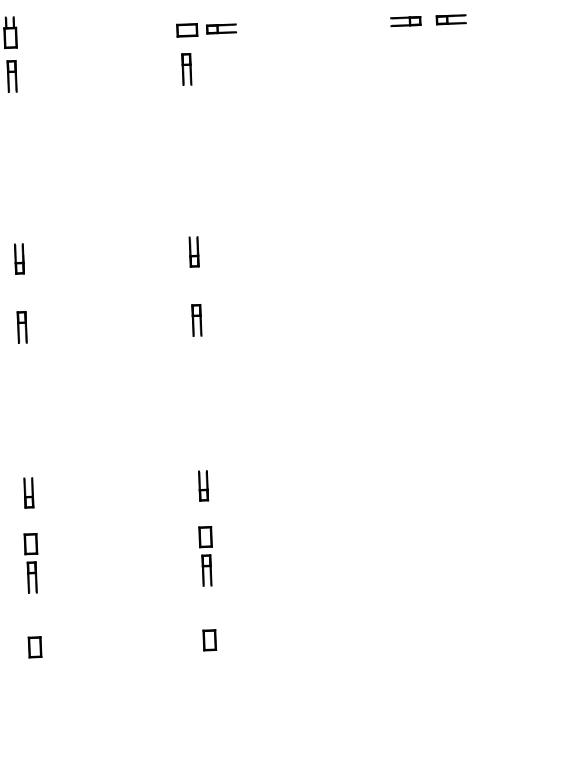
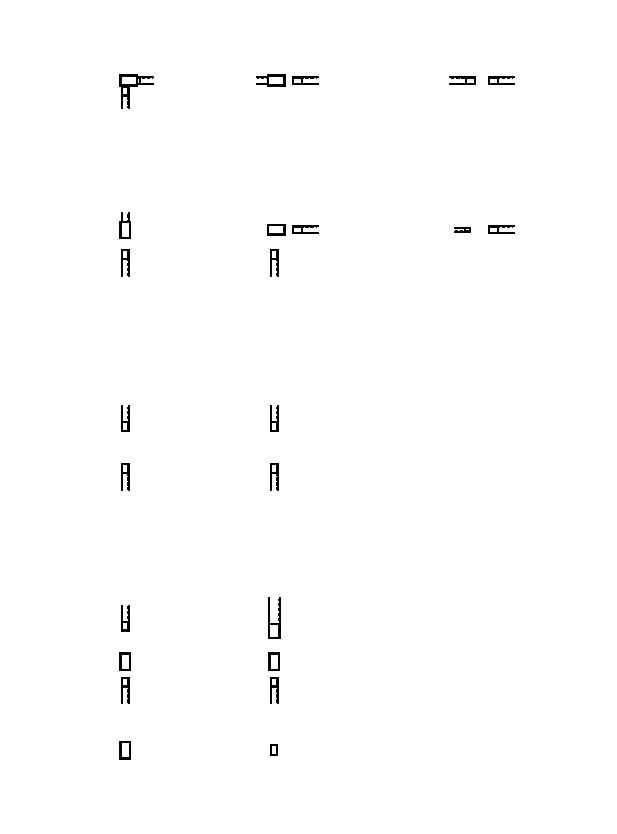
part: (405, 21) -> (462, 229), size x0.6
part: (203, 486) -> (274, 618), size x1.6
part: (208, 640) -> (273, 750), size x0.6

